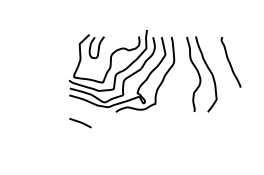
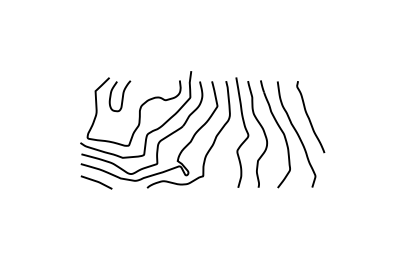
curve: (185, 71) -> (245, 130), added
curve: (221, 74) -> (296, 134), added
curve: (80, 123) -> (96, 182), moved

